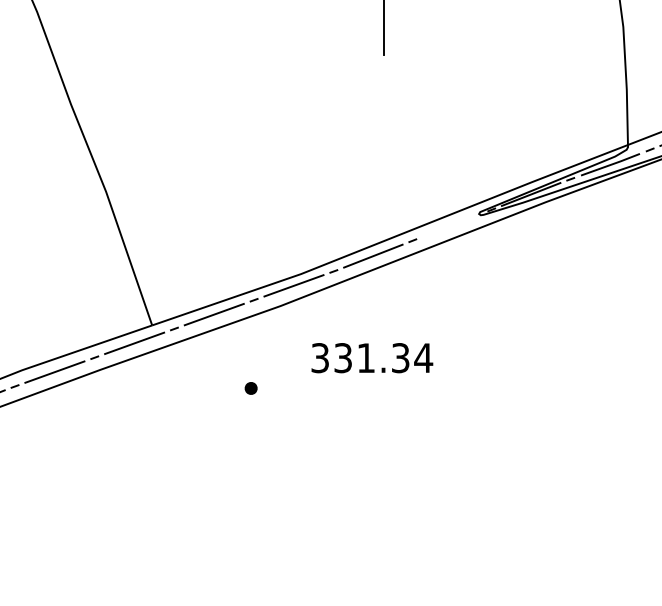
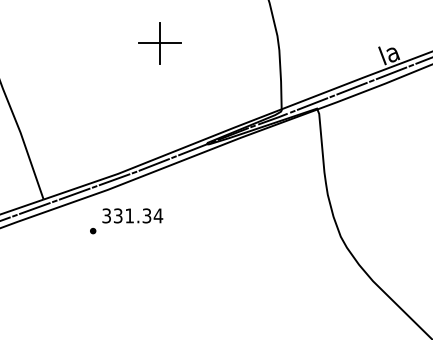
line: (383, 13) -> (159, 43), added
line: (451, 225) -> (193, 149), added
text: (371, 357) -> (132, 215), moved

